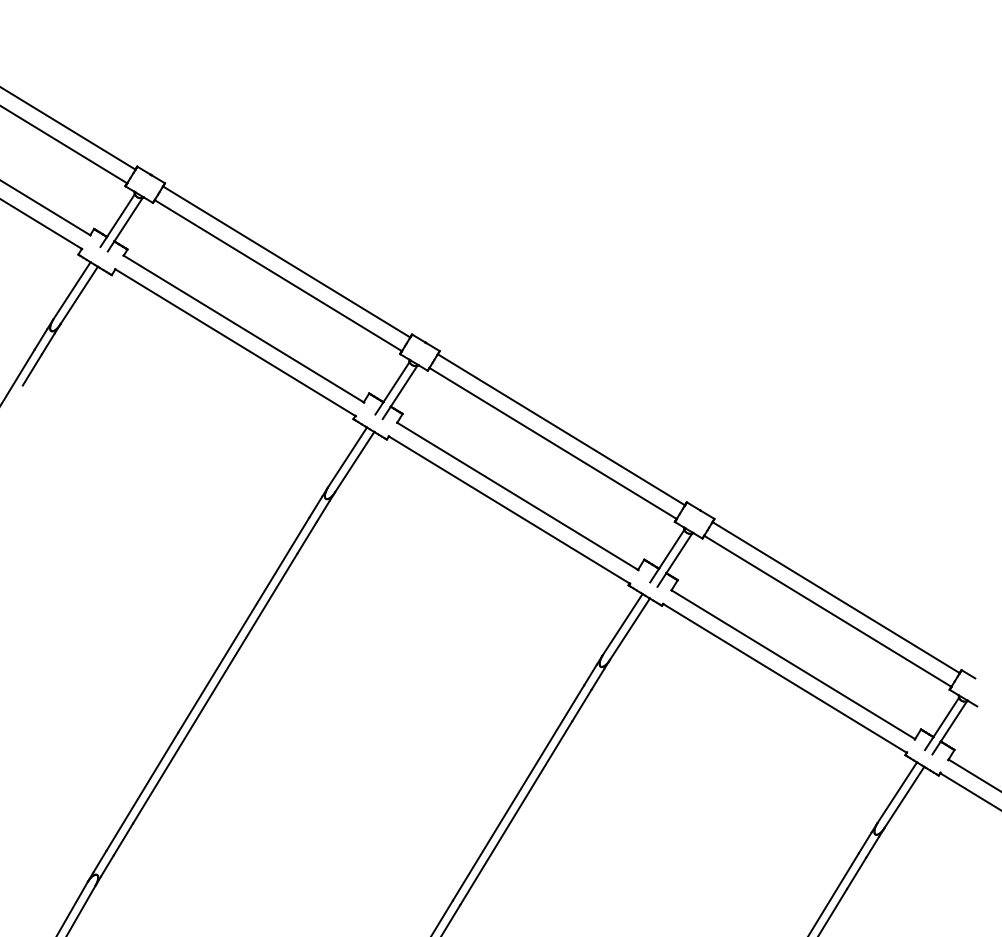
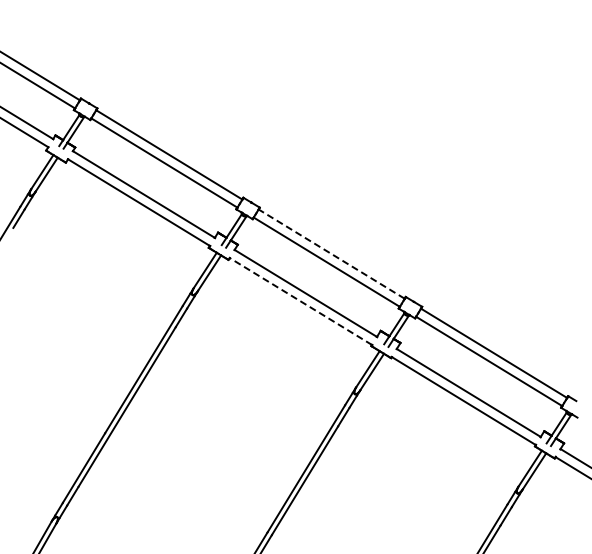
line: (561, 430) -> (331, 254), solid -> dashed
line: (508, 509) -> (300, 301), solid -> dashed

